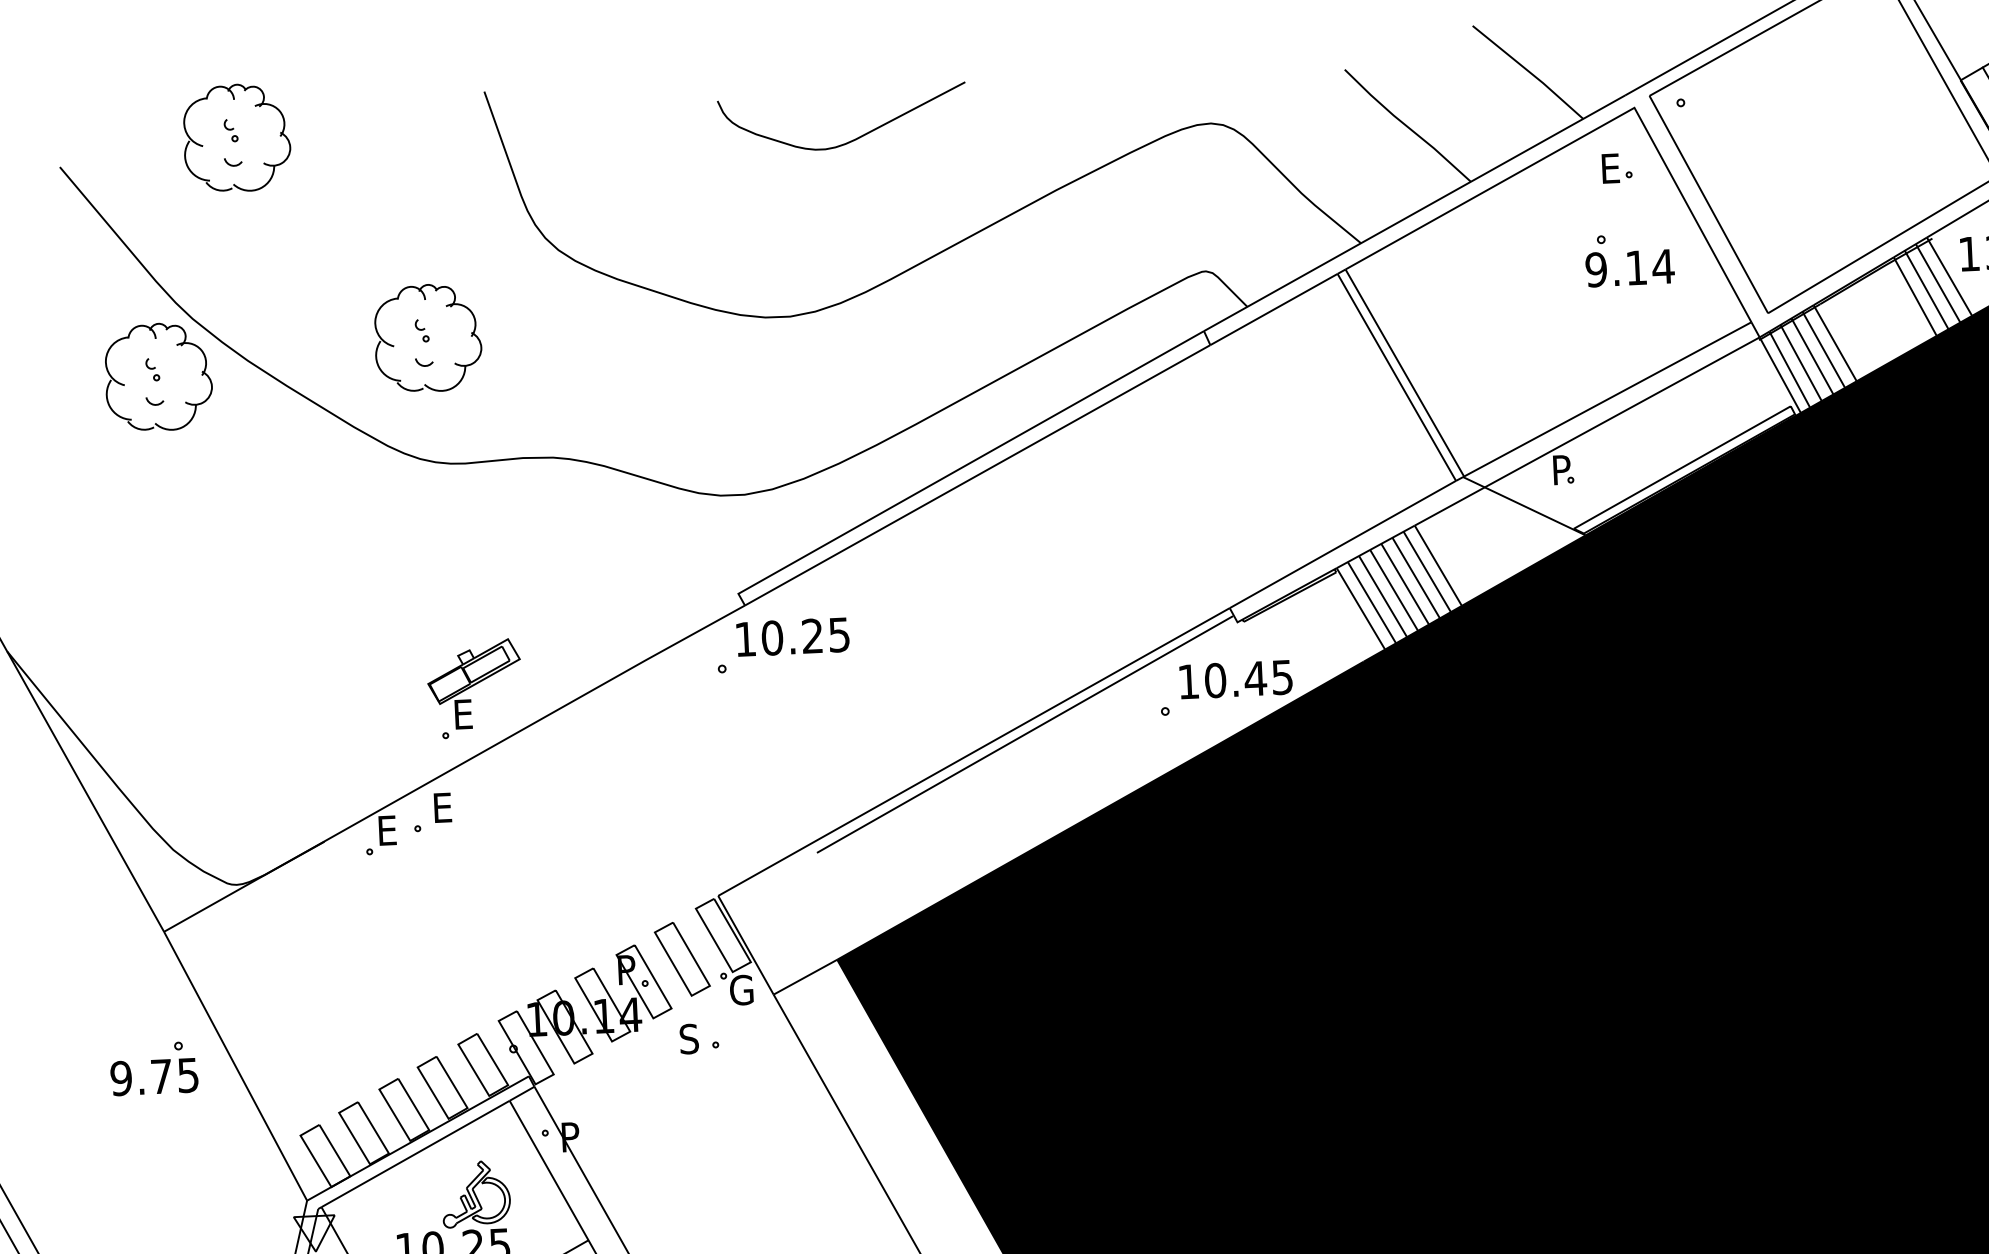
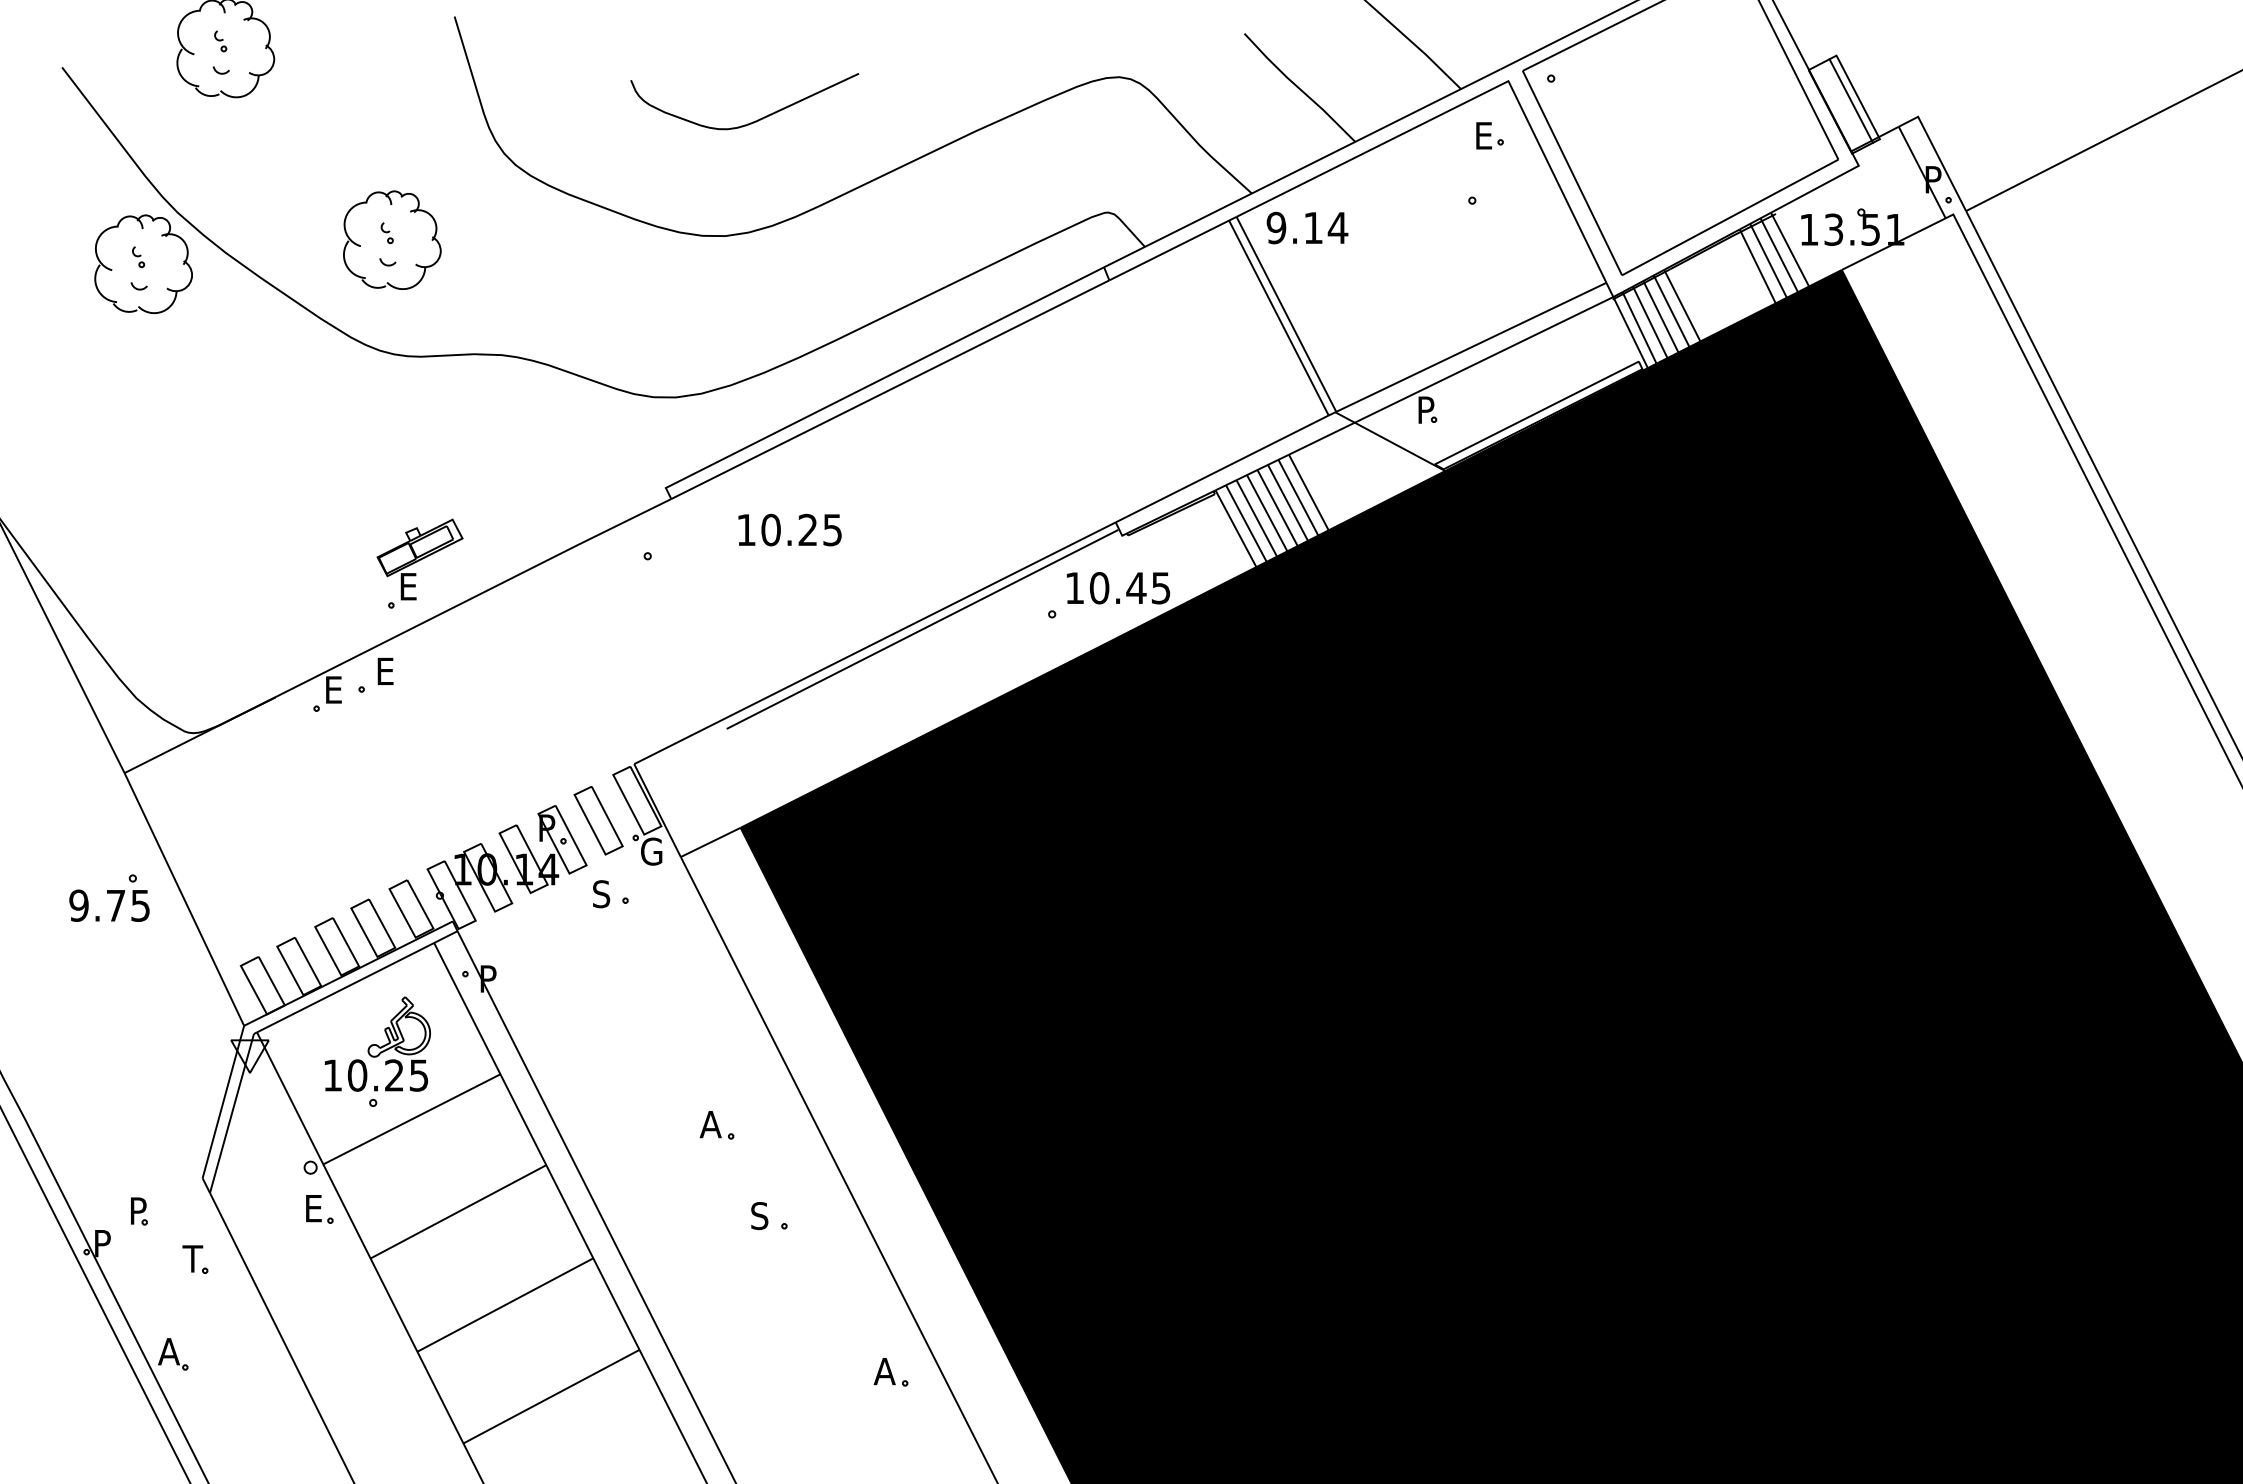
curve: (851, 139) -> (752, 121), moved
text: (1630, 267) -> (1307, 227), moved
text: (792, 636) -> (789, 529), moved

